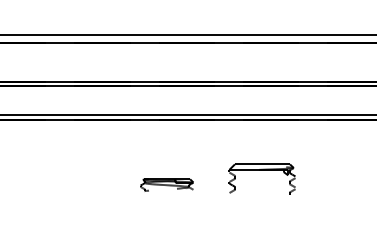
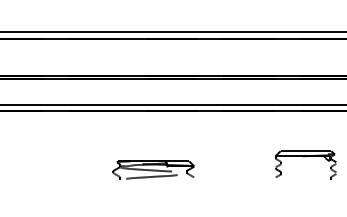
part: (261, 170) -> (305, 156), moved
part: (166, 184) -> (153, 169), size x1.67

